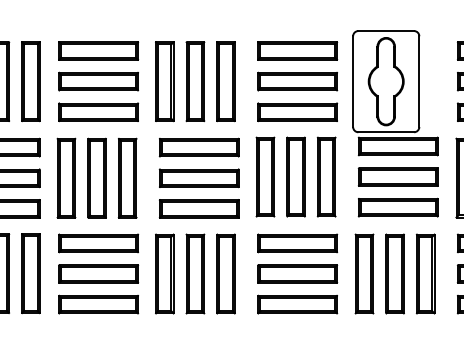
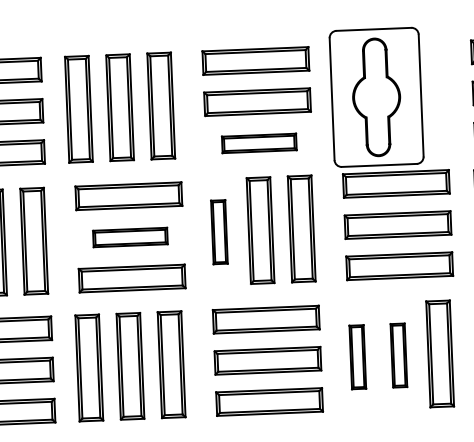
part: (297, 112) -> (258, 143), size x0.7
part: (265, 176) -> (219, 231), size x0.6
part: (198, 178) -> (129, 237), size x0.7
part: (364, 273) -> (357, 356), size x0.6
part: (394, 273) -> (398, 354), size x0.6

